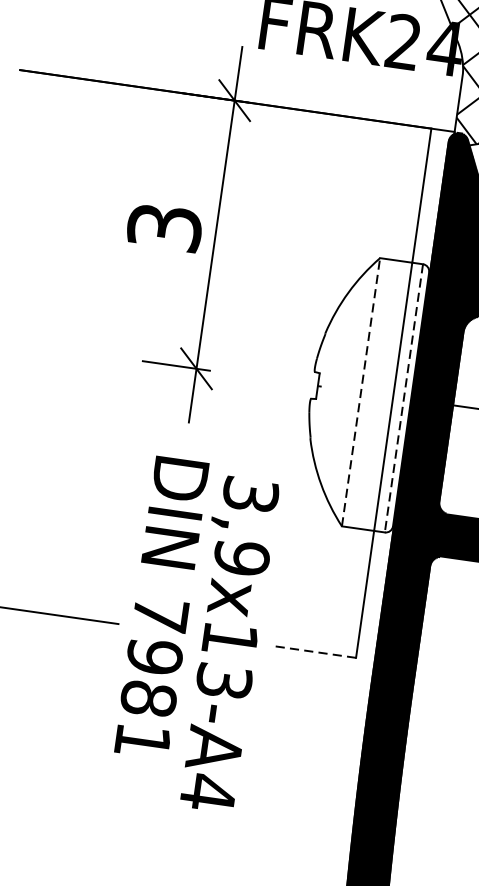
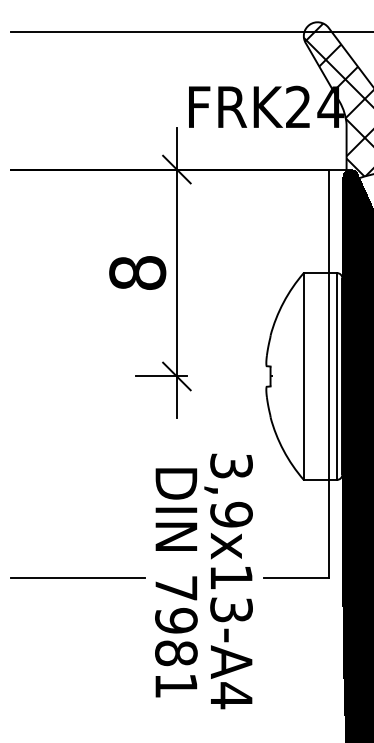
text: (164, 226) -> (137, 272), 3 -> 8
line: (360, 392) -> (303, 376), dashed -> solid
line: (403, 399) -> (336, 377), dashed -> solid
text: (162, 607) -> (176, 582), moved
line: (313, 651) -> (295, 577), dashed -> solid

